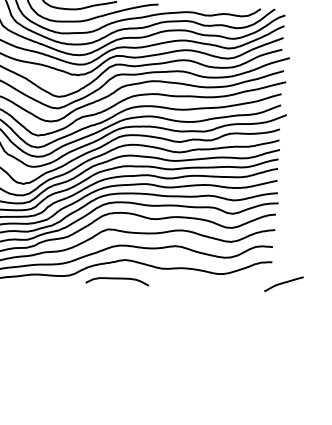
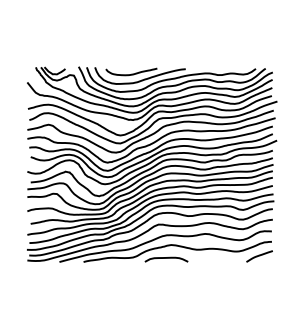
line: (283, 284) -> (259, 256), moved

